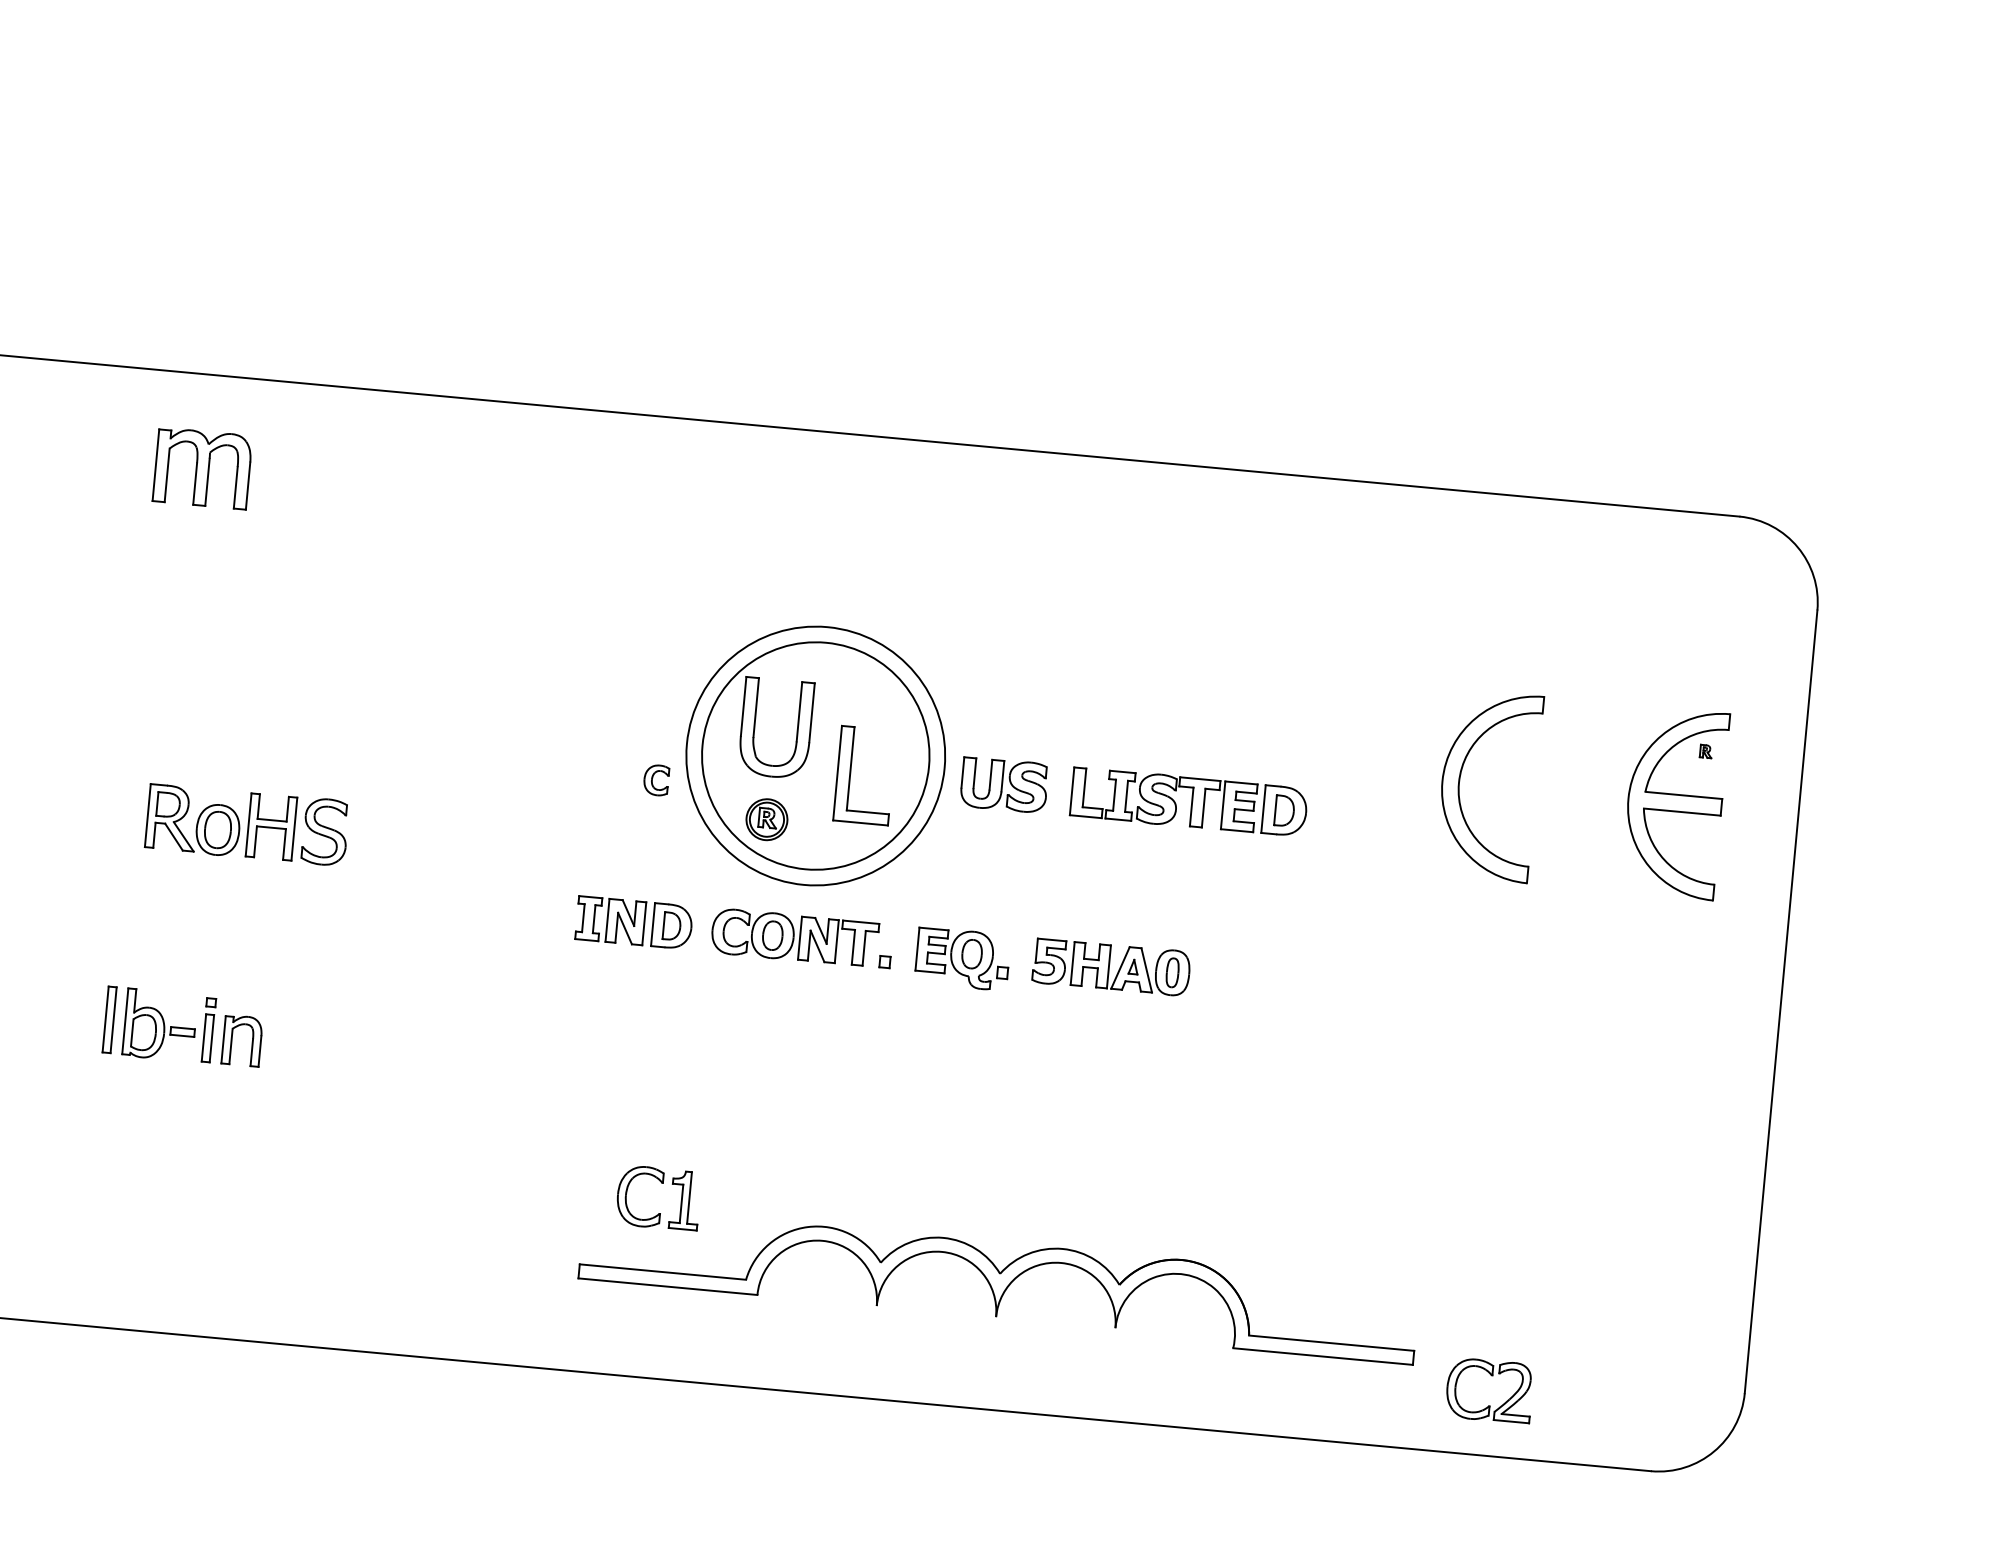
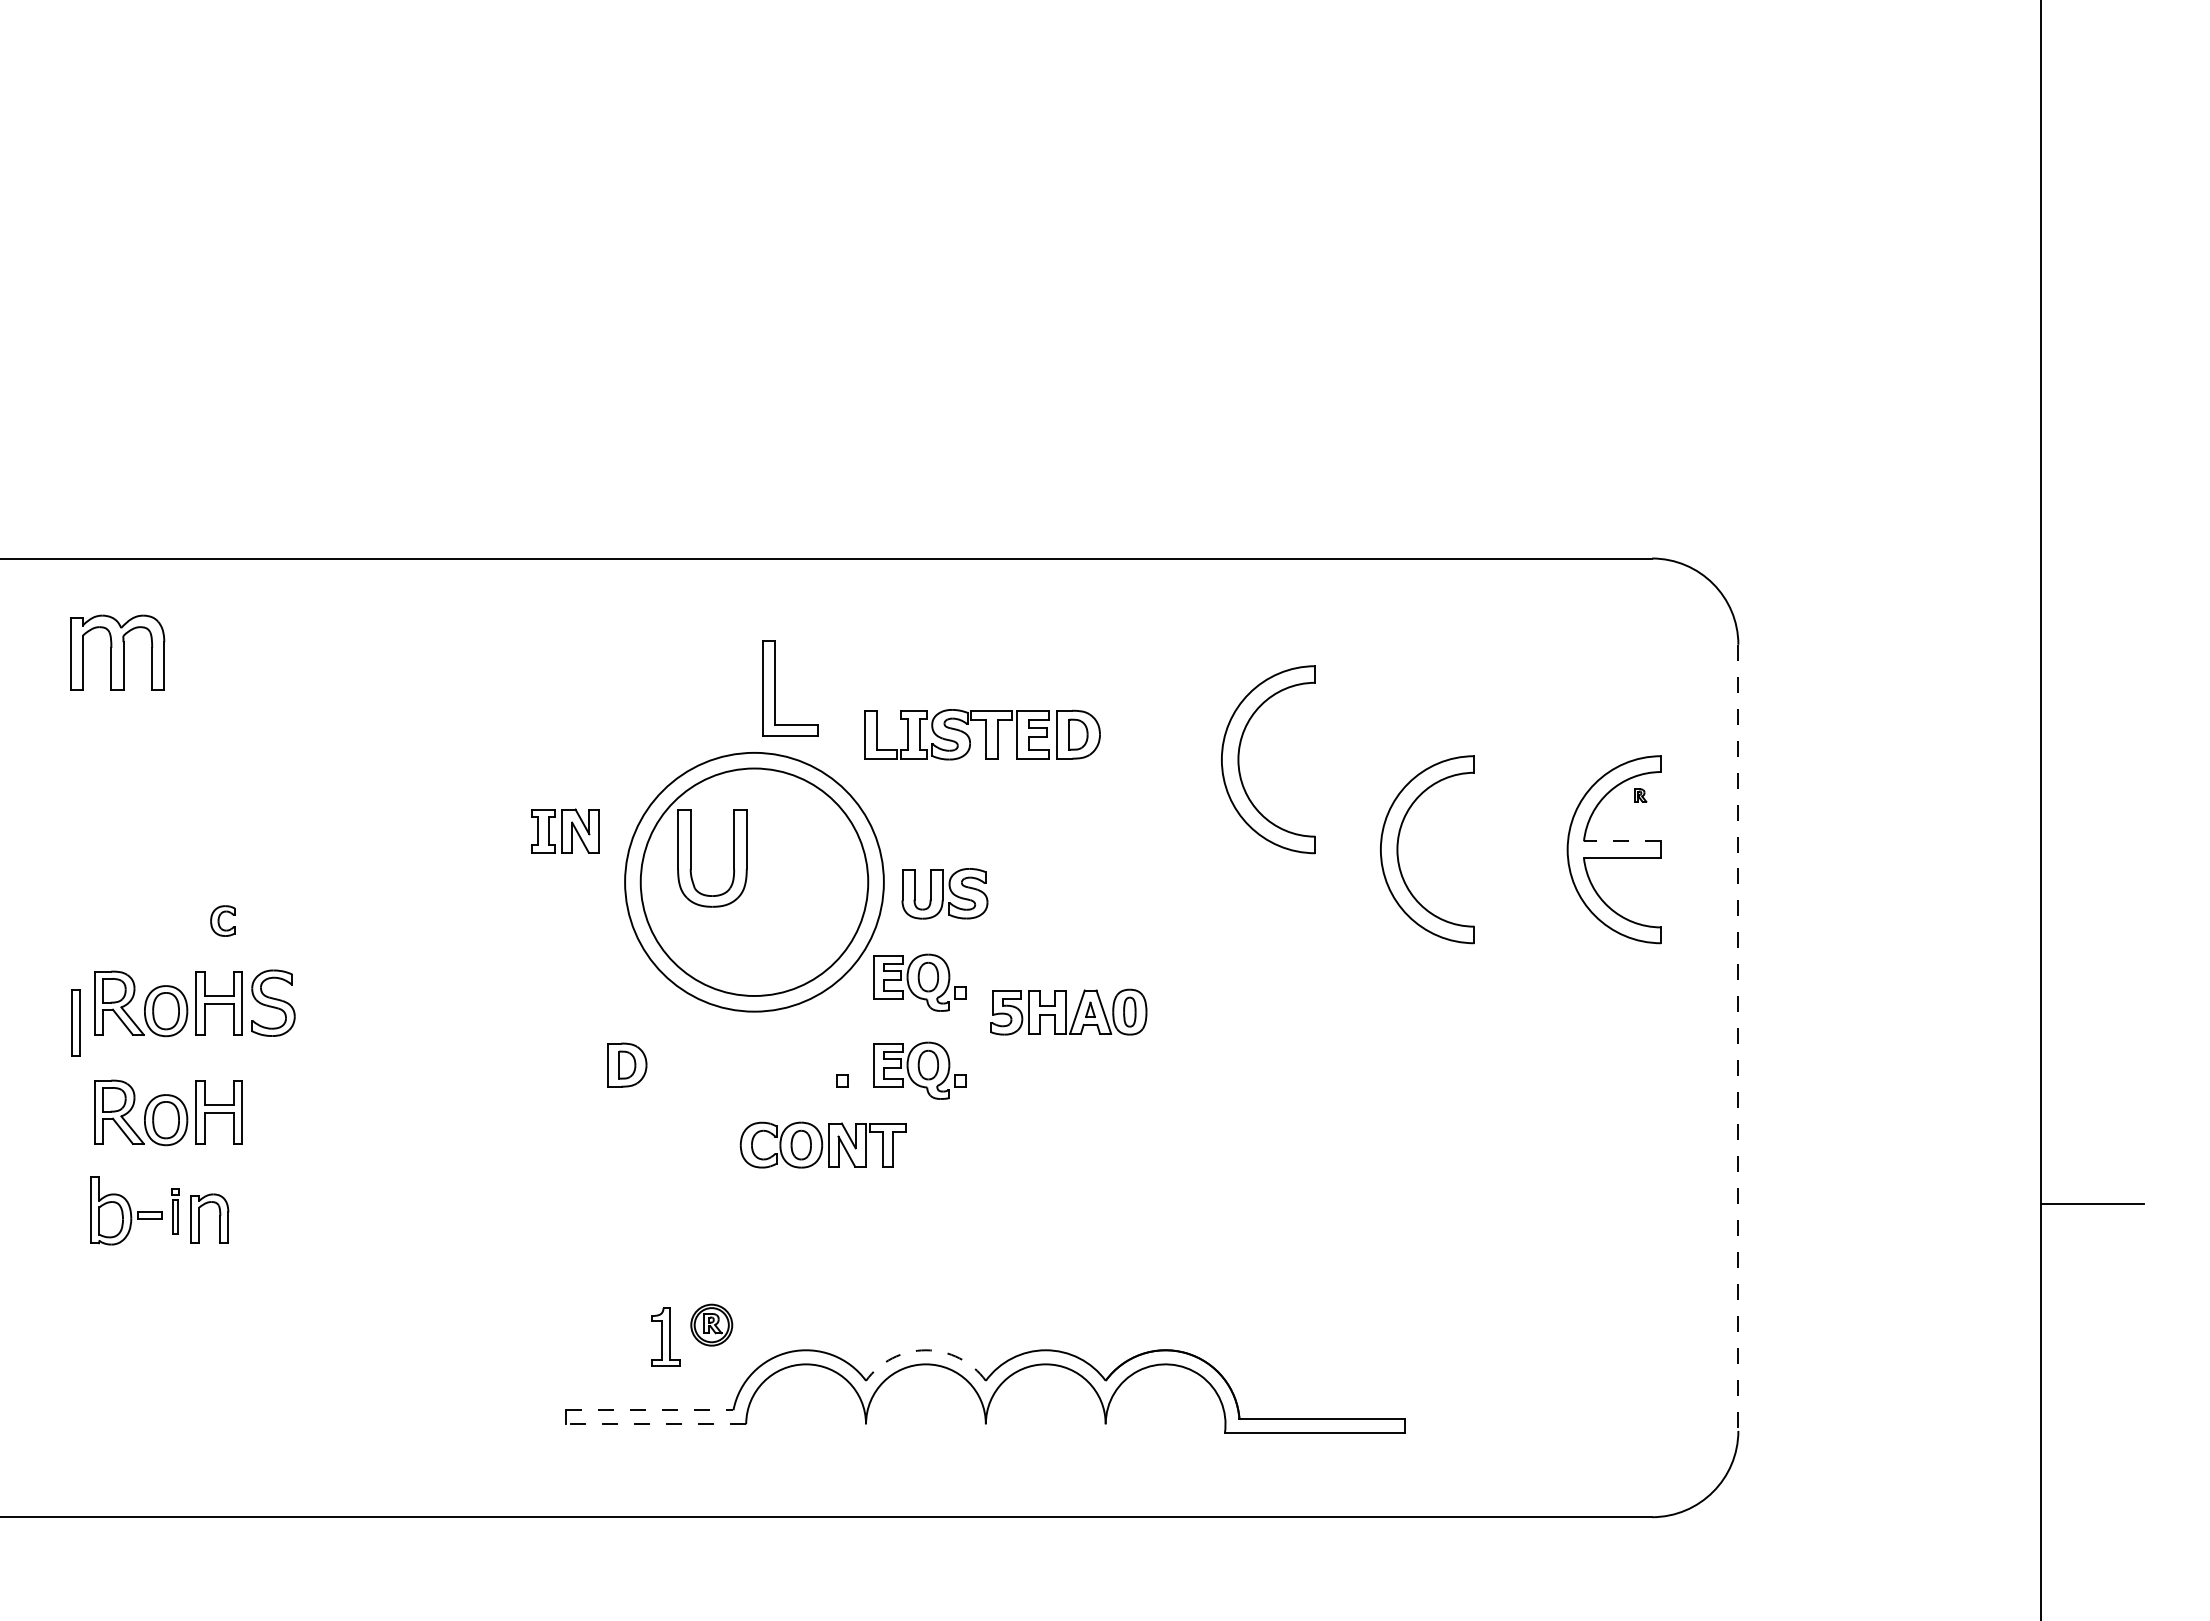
part: (1310, 678) -> (1239, 759), added
part: (850, 774) -> (775, 688), moved
part: (655, 779) -> (222, 920), moved
line: (1683, 795) -> (1622, 841), solid -> dashed
part: (1189, 801) -> (982, 734), moved
part: (766, 819) -> (711, 1324), moved
part: (970, 871) -> (919, 982), added
part: (610, 920) -> (565, 830), moved
part: (211, 931) -> (168, 1112), added
part: (793, 937) -> (822, 1144), moved
part: (1111, 966) -> (1068, 1011), moved
line: (1781, 1002) -> (1738, 1038), solid -> dashed
part: (109, 1019) -> (75, 1022), moved
part: (208, 1030) -> (175, 1211), size x0.7
part: (627, 1191) -> (607, 1333), removed
arc: (942, 1238) -> (925, 1350), solid -> dashed
line: (662, 1272) -> (649, 1410), solid -> dashed
line: (668, 1286) -> (656, 1424), solid -> dashed
part: (1490, 1375) -> (1483, 1436), removed

